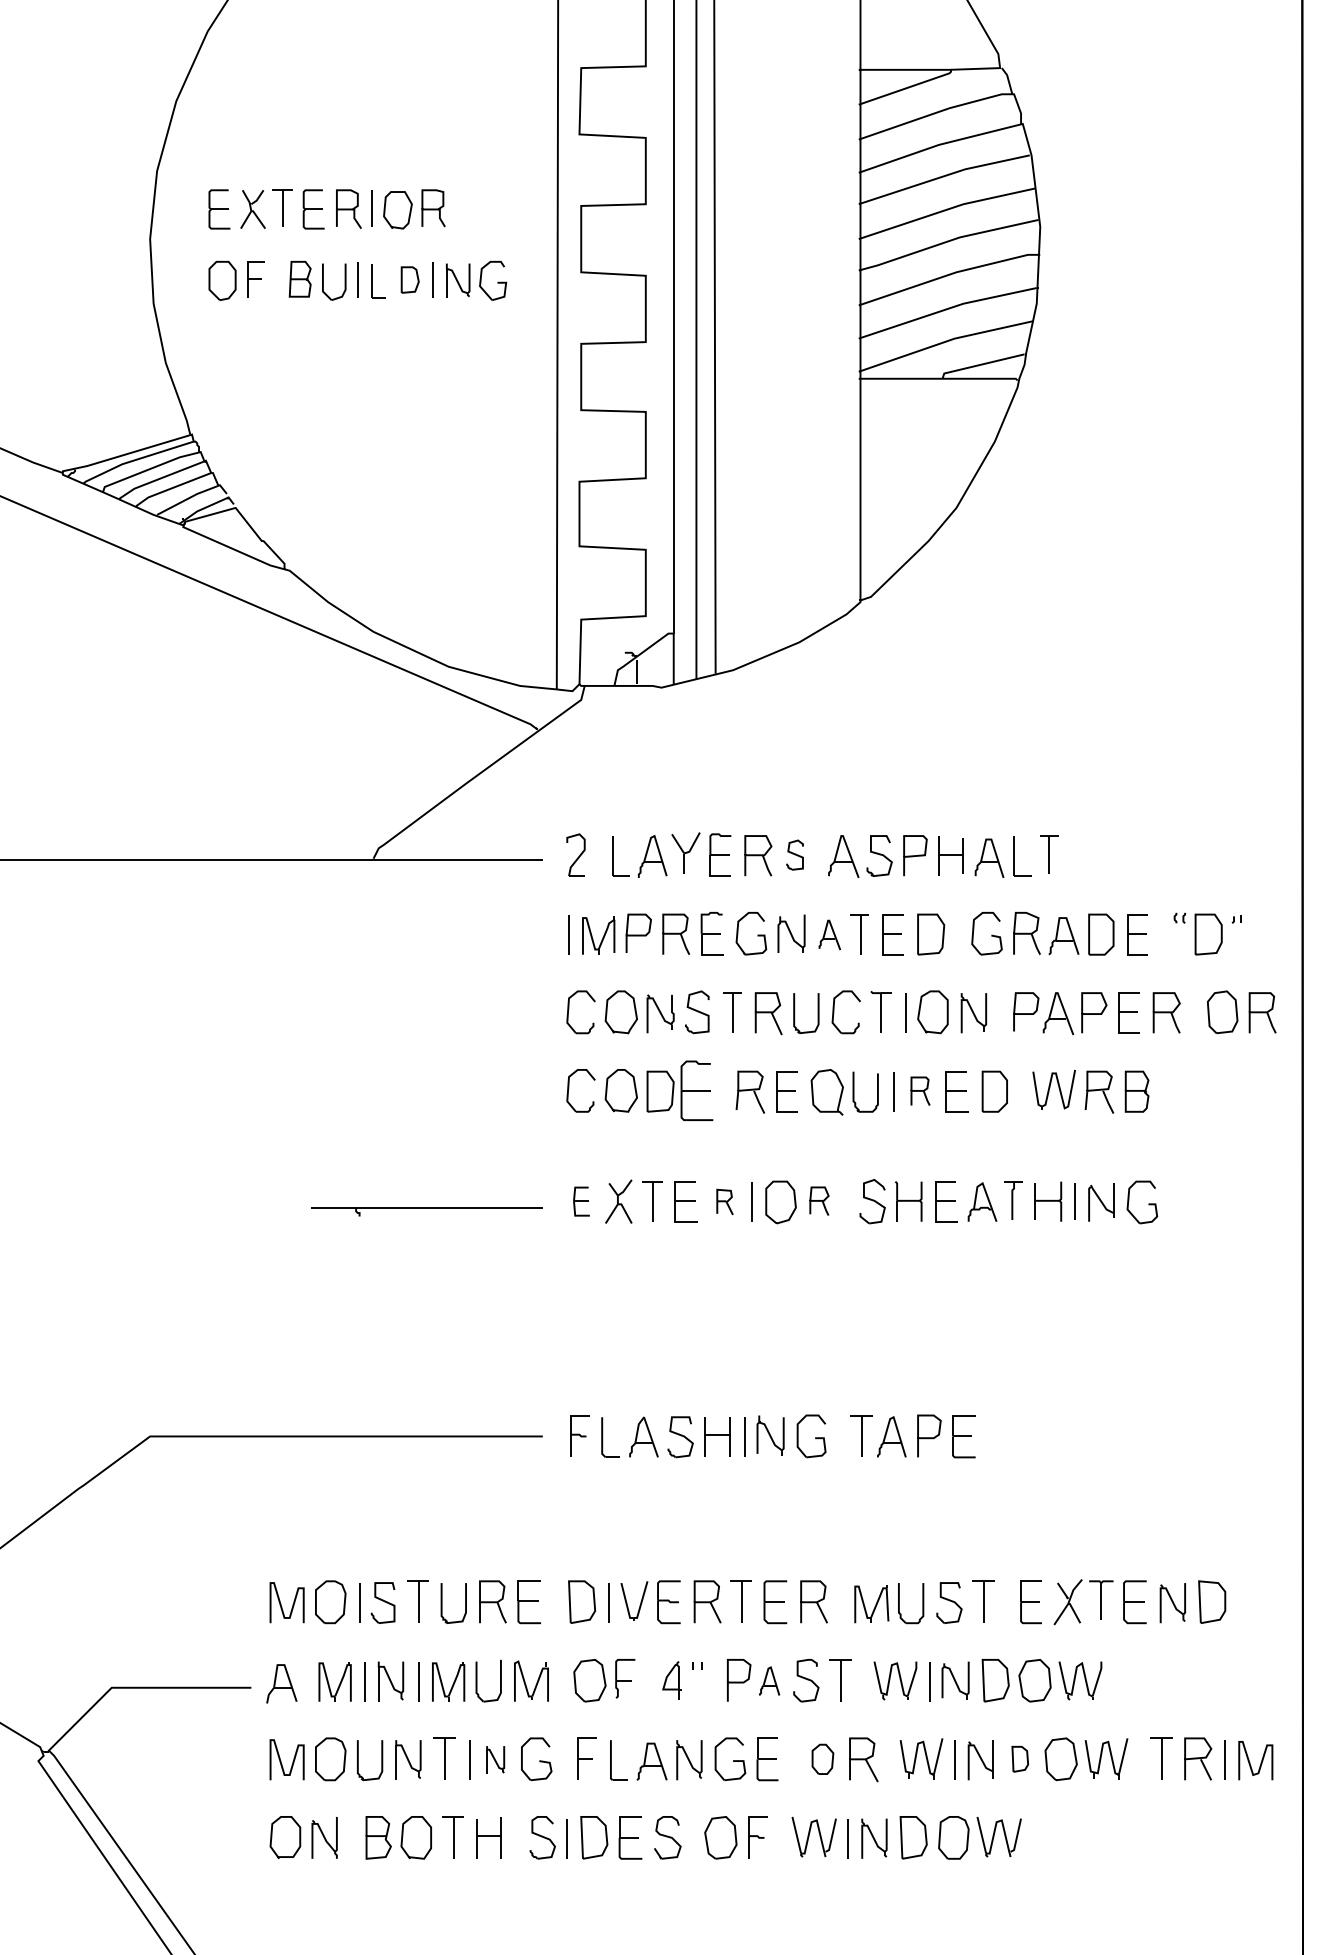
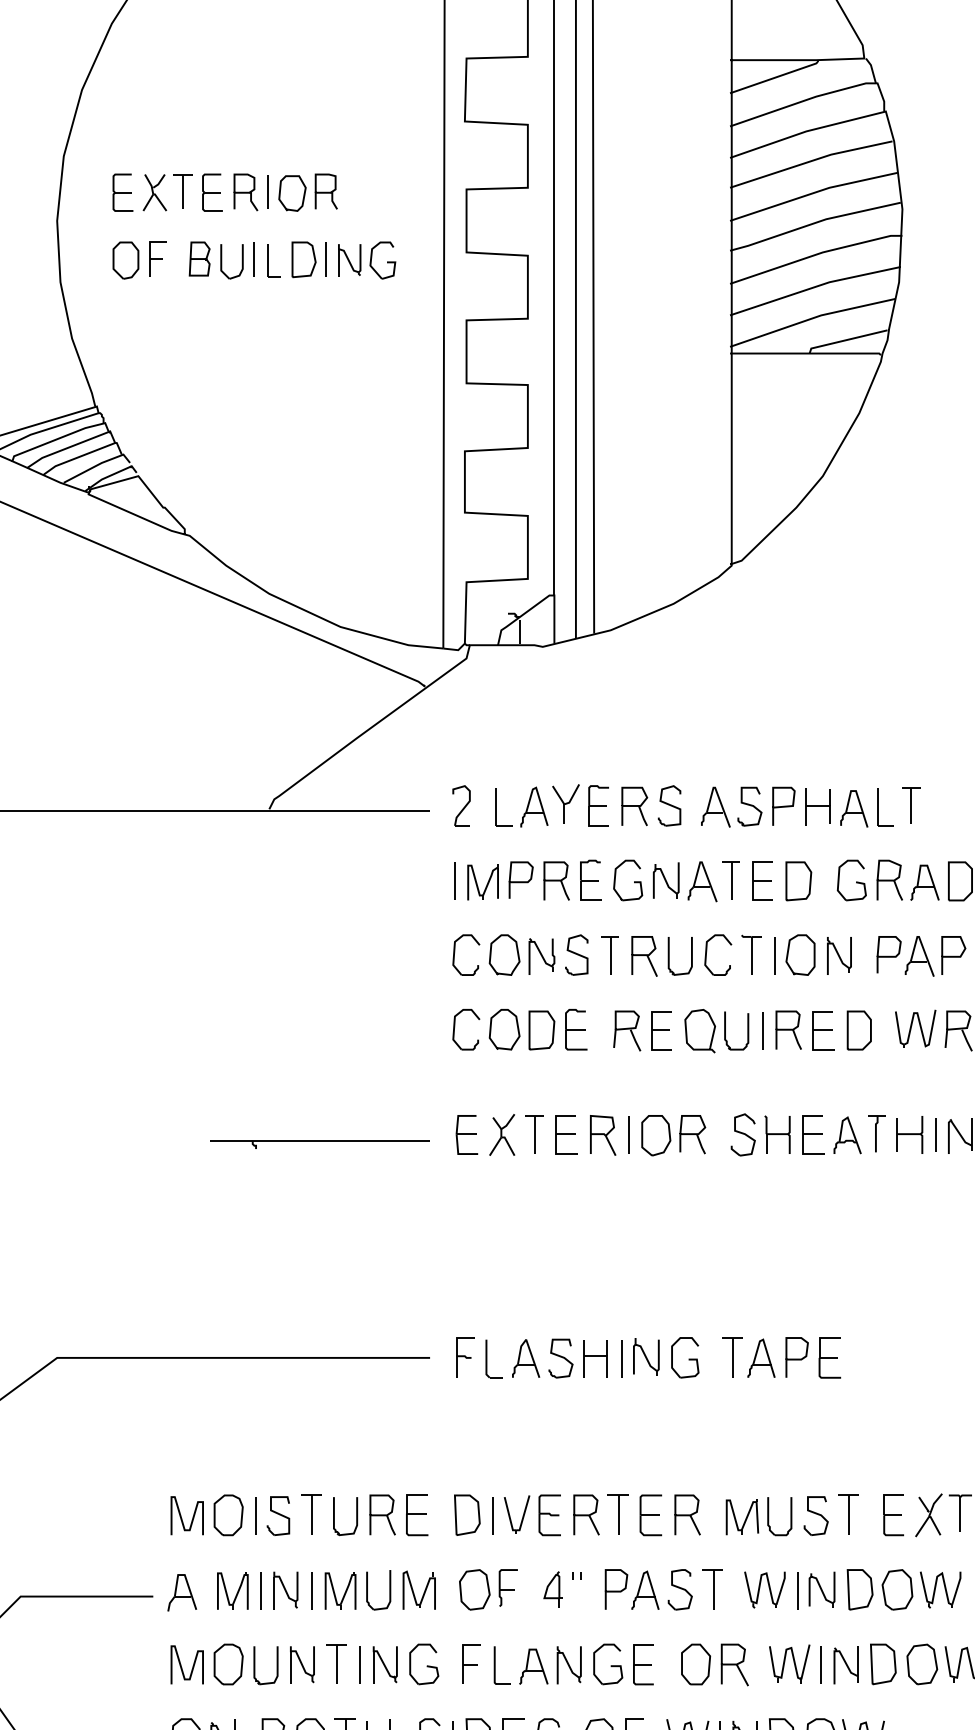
part: (410, 279) -> (304, 259), size x1.43
part: (794, 854) -> (669, 805), size x1.43
part: (829, 934) -> (702, 881), size x1.43
part: (696, 1090) -> (576, 1029), size x0.71
part: (920, 1090) -> (788, 1029), size x1.43
part: (819, 1200) -> (692, 1133), size x1.43
part: (581, 1201) -> (466, 1134), size x1.43
part: (724, 1201) -> (602, 1134), size x1.67
part: (769, 1680) -> (645, 1589), size x1.43
part: (495, 1759) -> (385, 1664), size x1.43
part: (822, 1759) -> (695, 1664), size x1.43
part: (1020, 1759) -> (883, 1664), size x1.67

